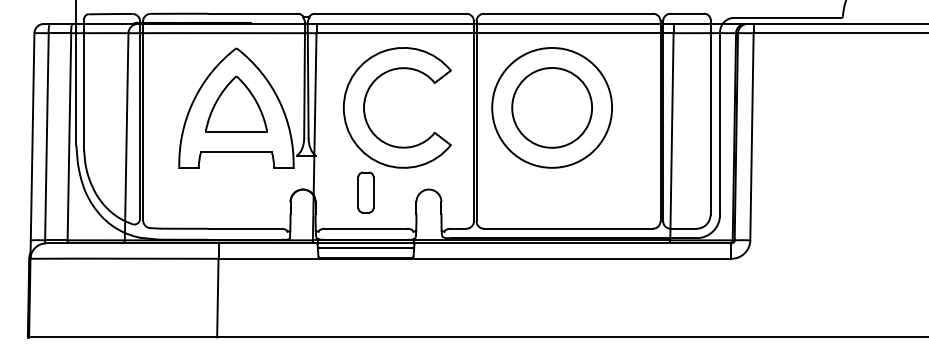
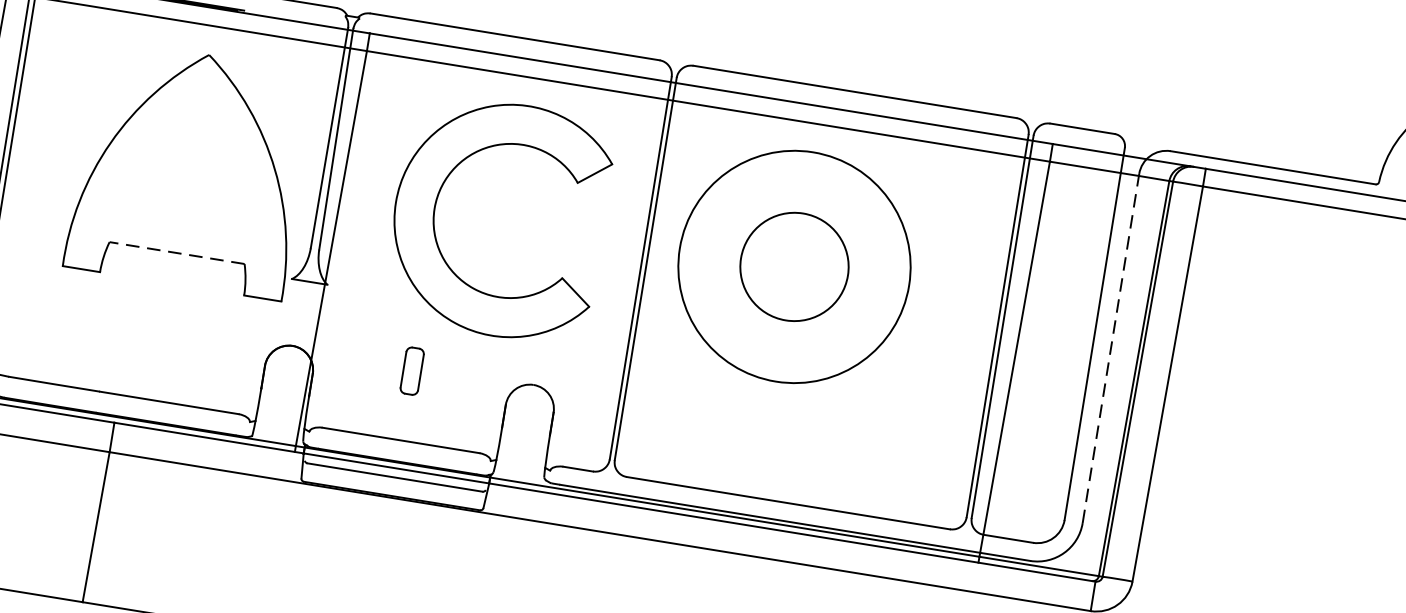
part: (236, 103) -> (192, 160), removed
circle: (552, 107) -> (795, 266), size x0.7
line: (720, 122) -> (1111, 347), solid -> dashed
line: (235, 151) -> (175, 252), solid -> dashed
part: (365, 192) -> (411, 370), size x0.6

